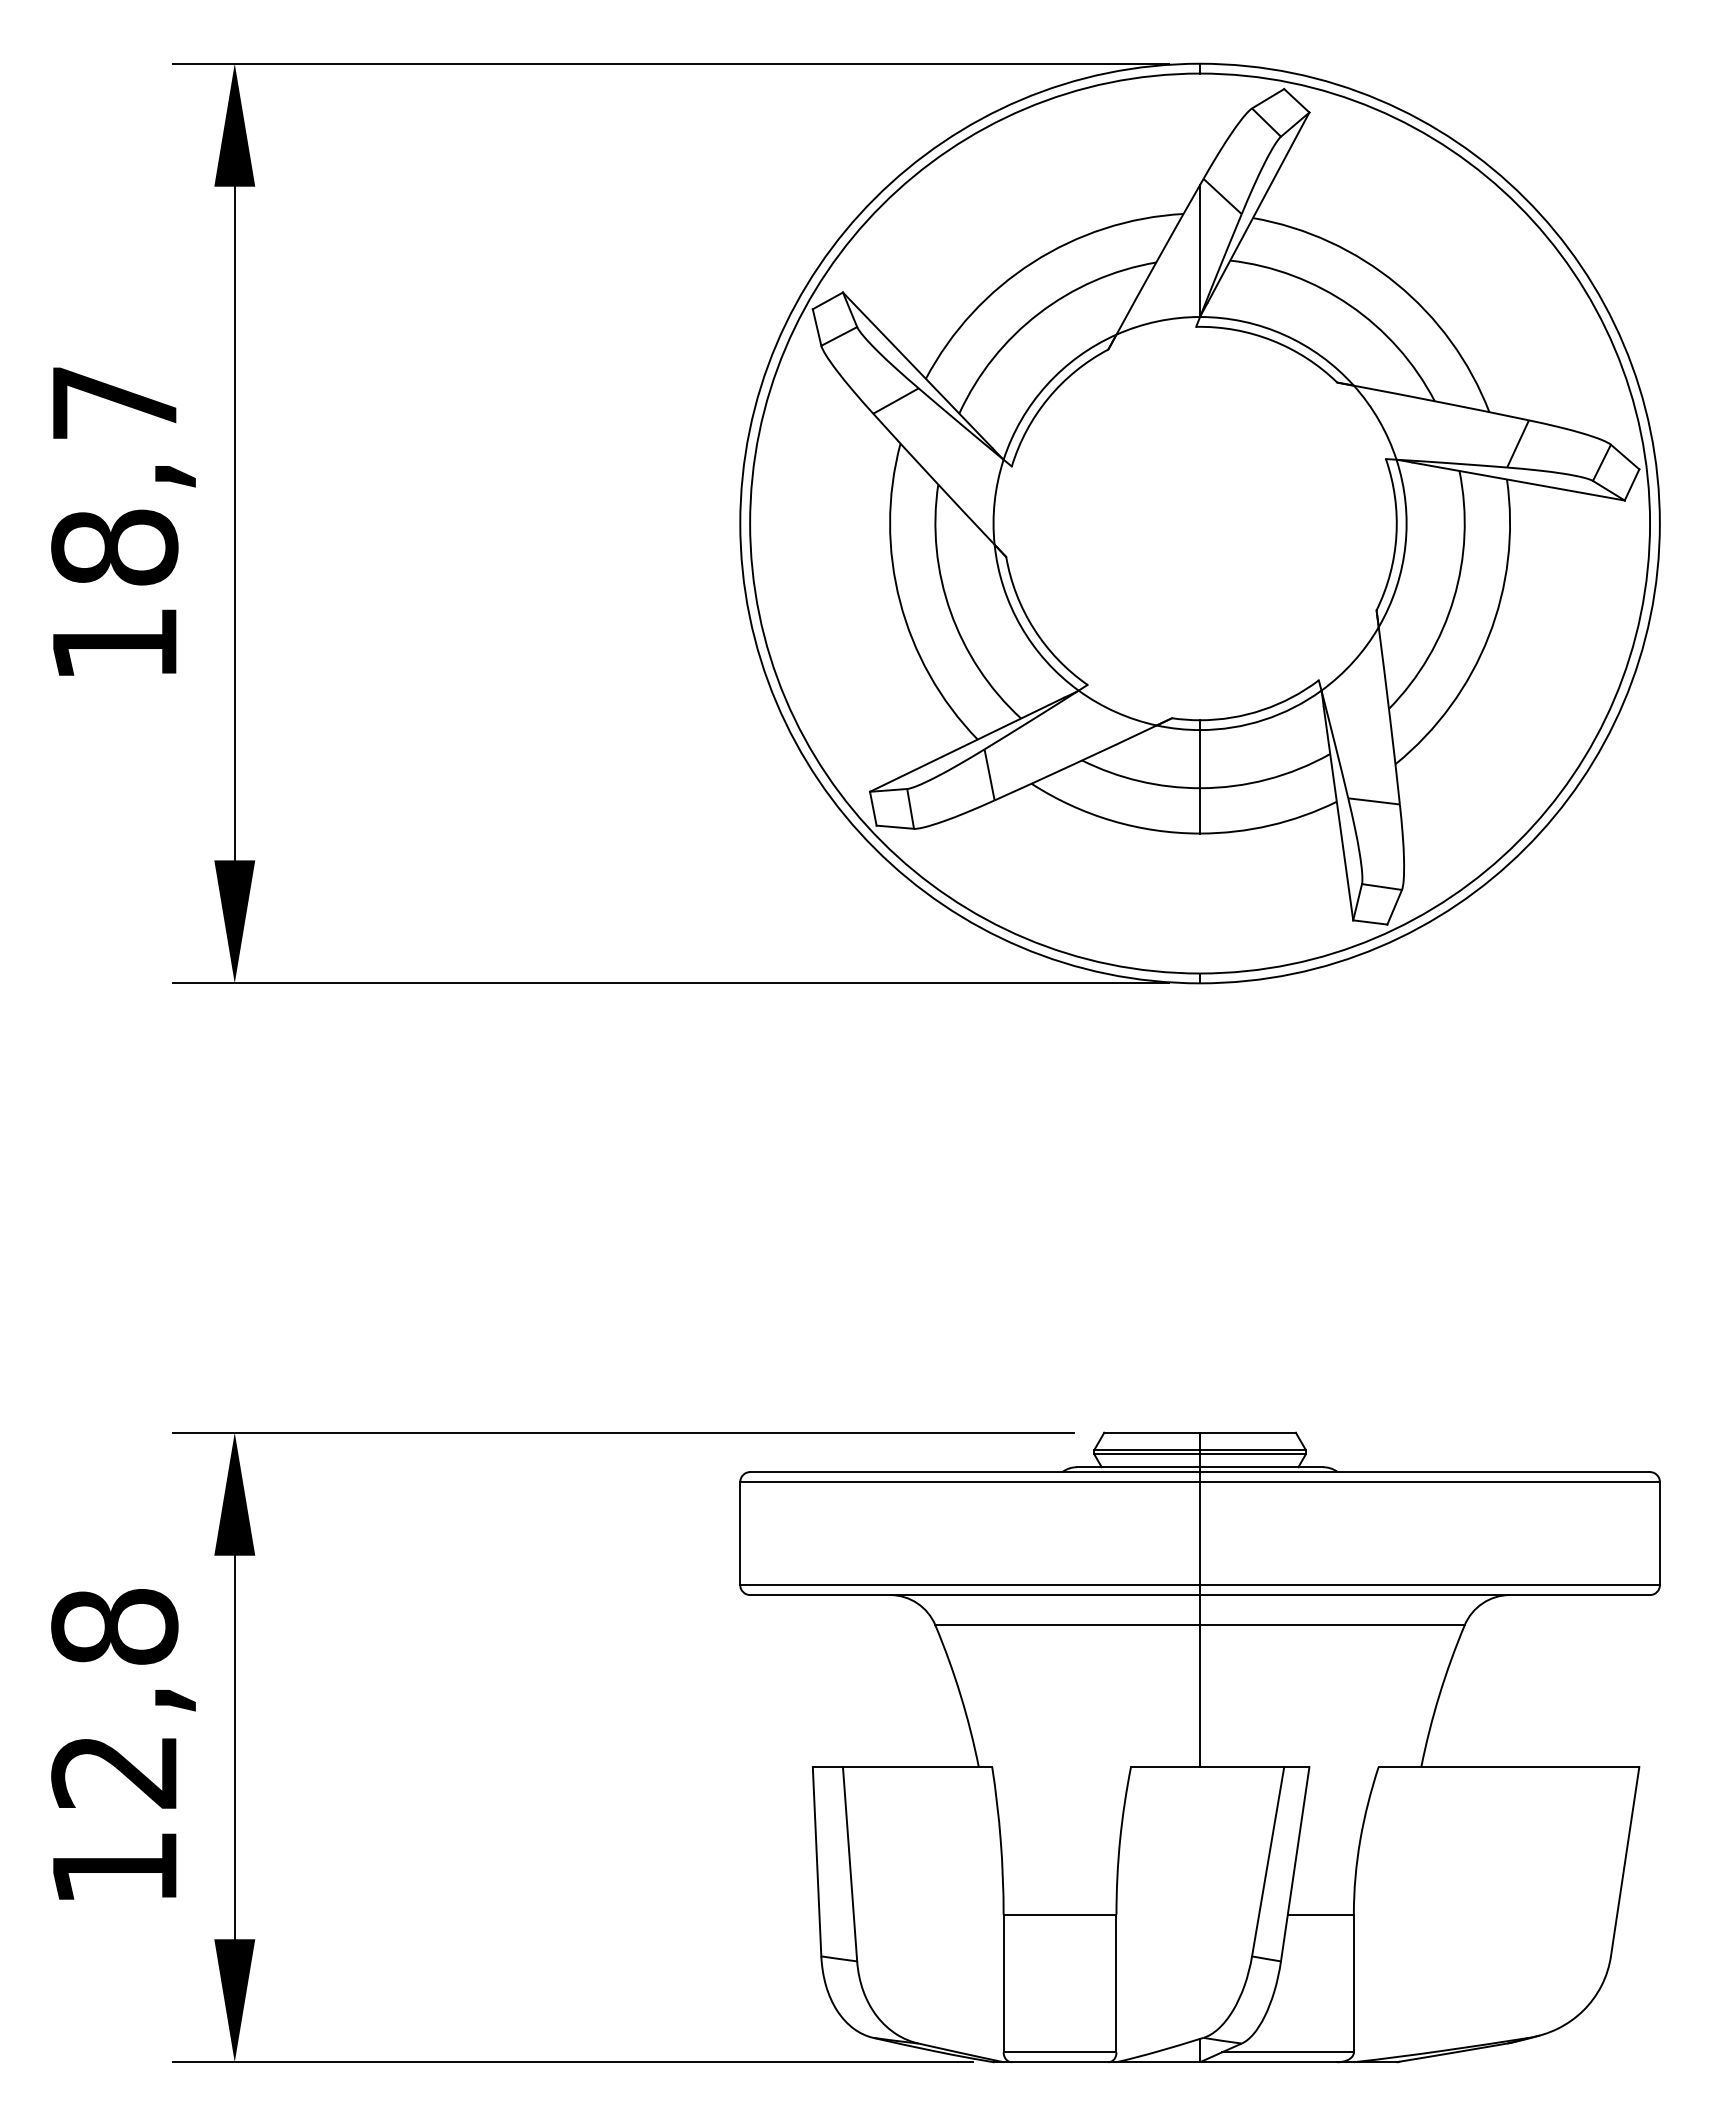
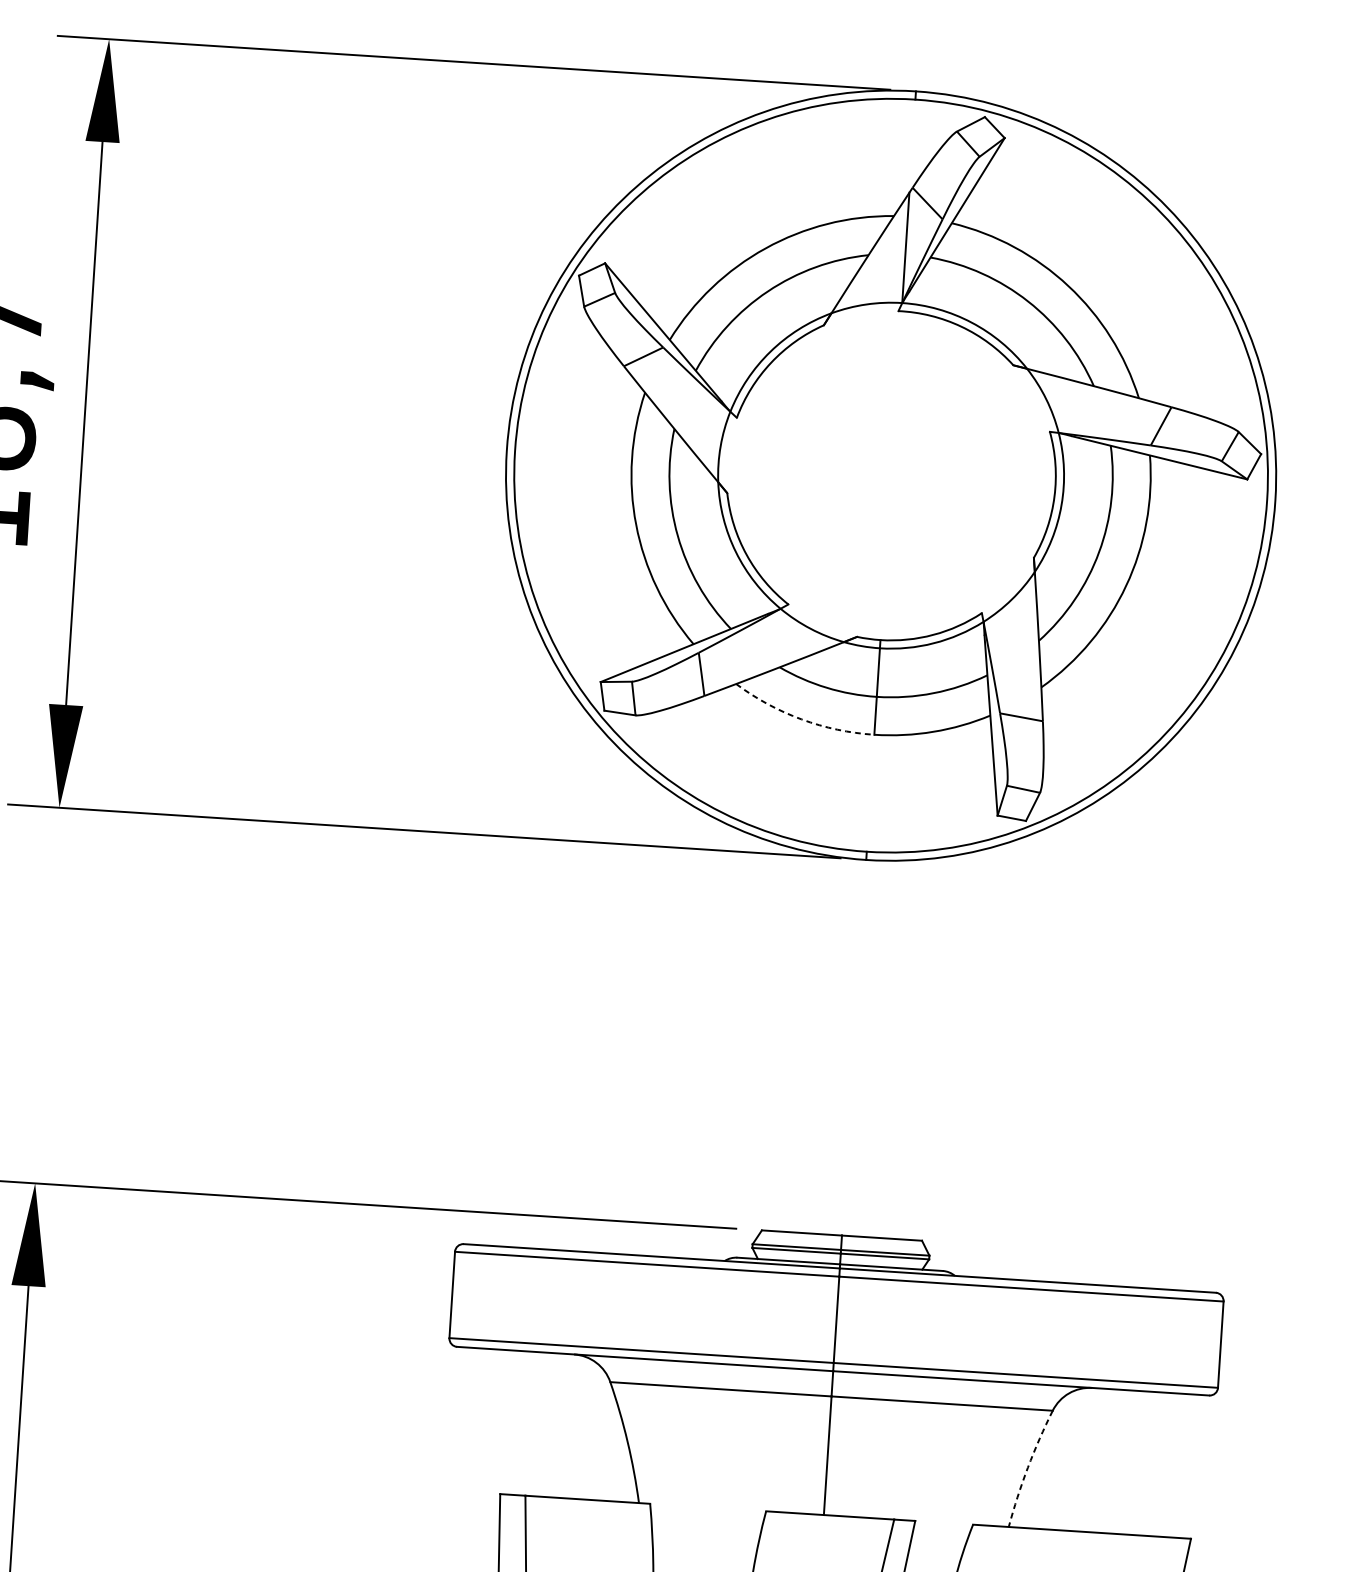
arc: (1112, 820) -> (801, 719), solid -> dashed
arc: (1439, 1695) -> (1027, 1468), solid -> dashed

